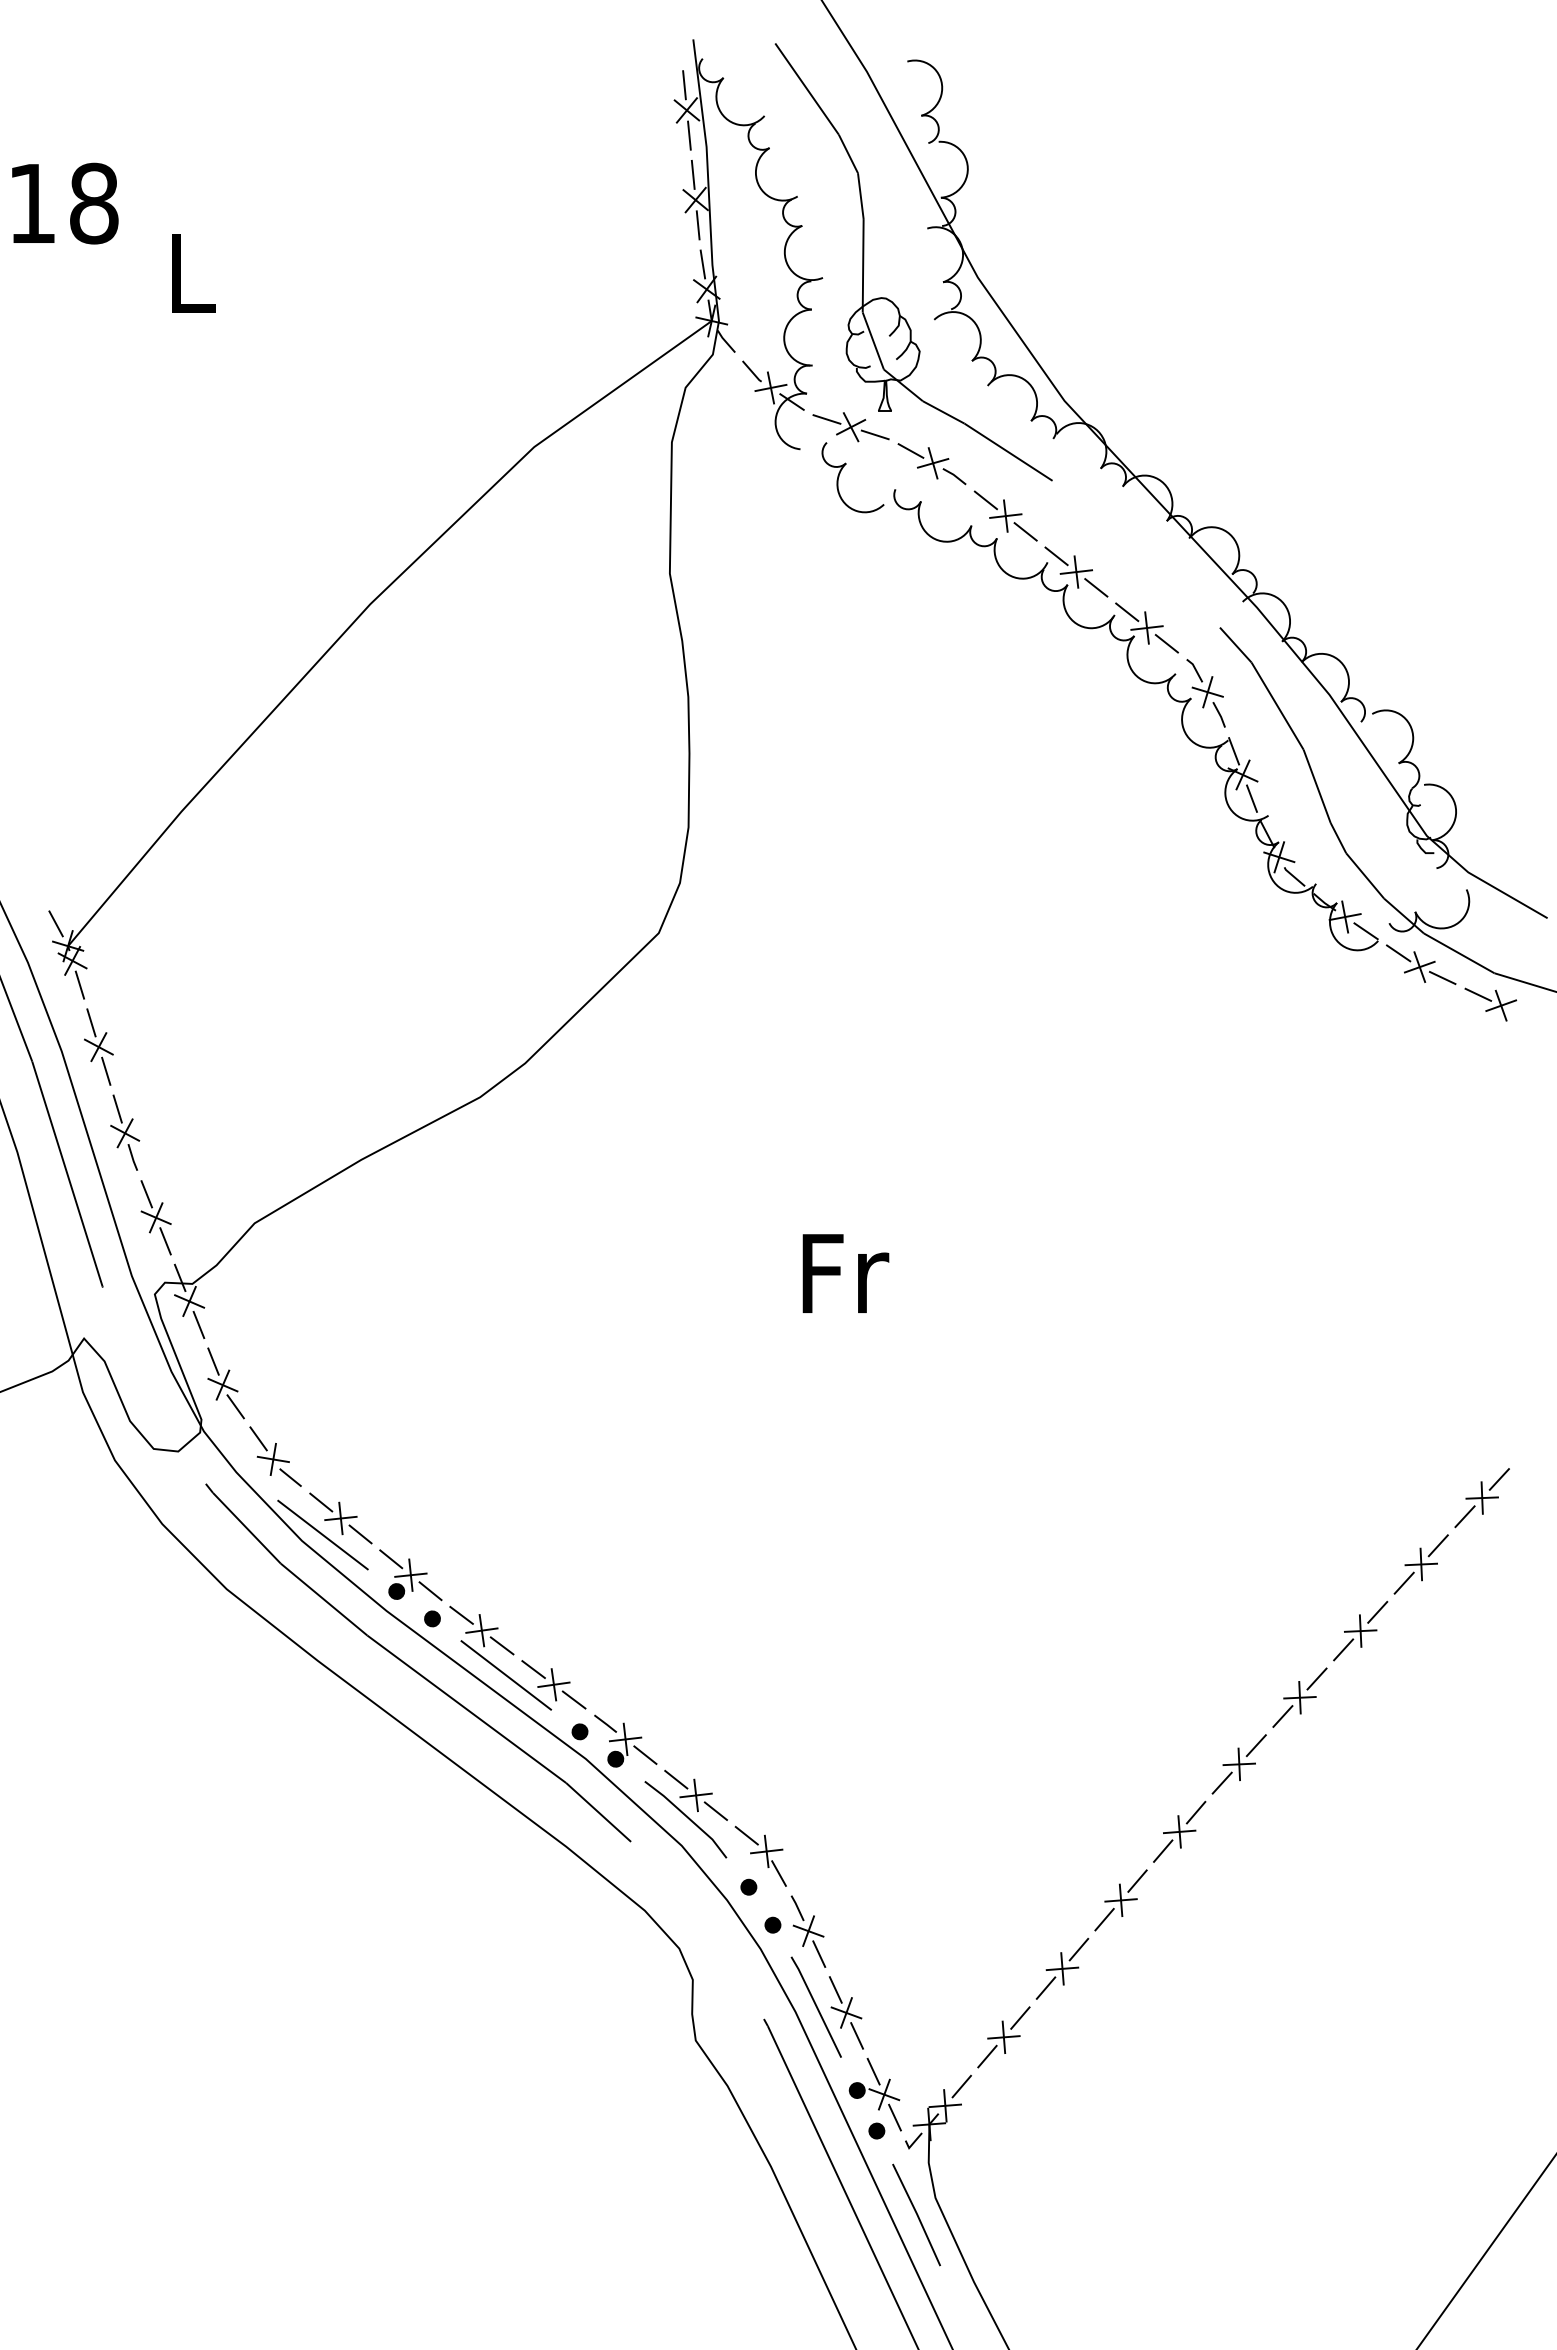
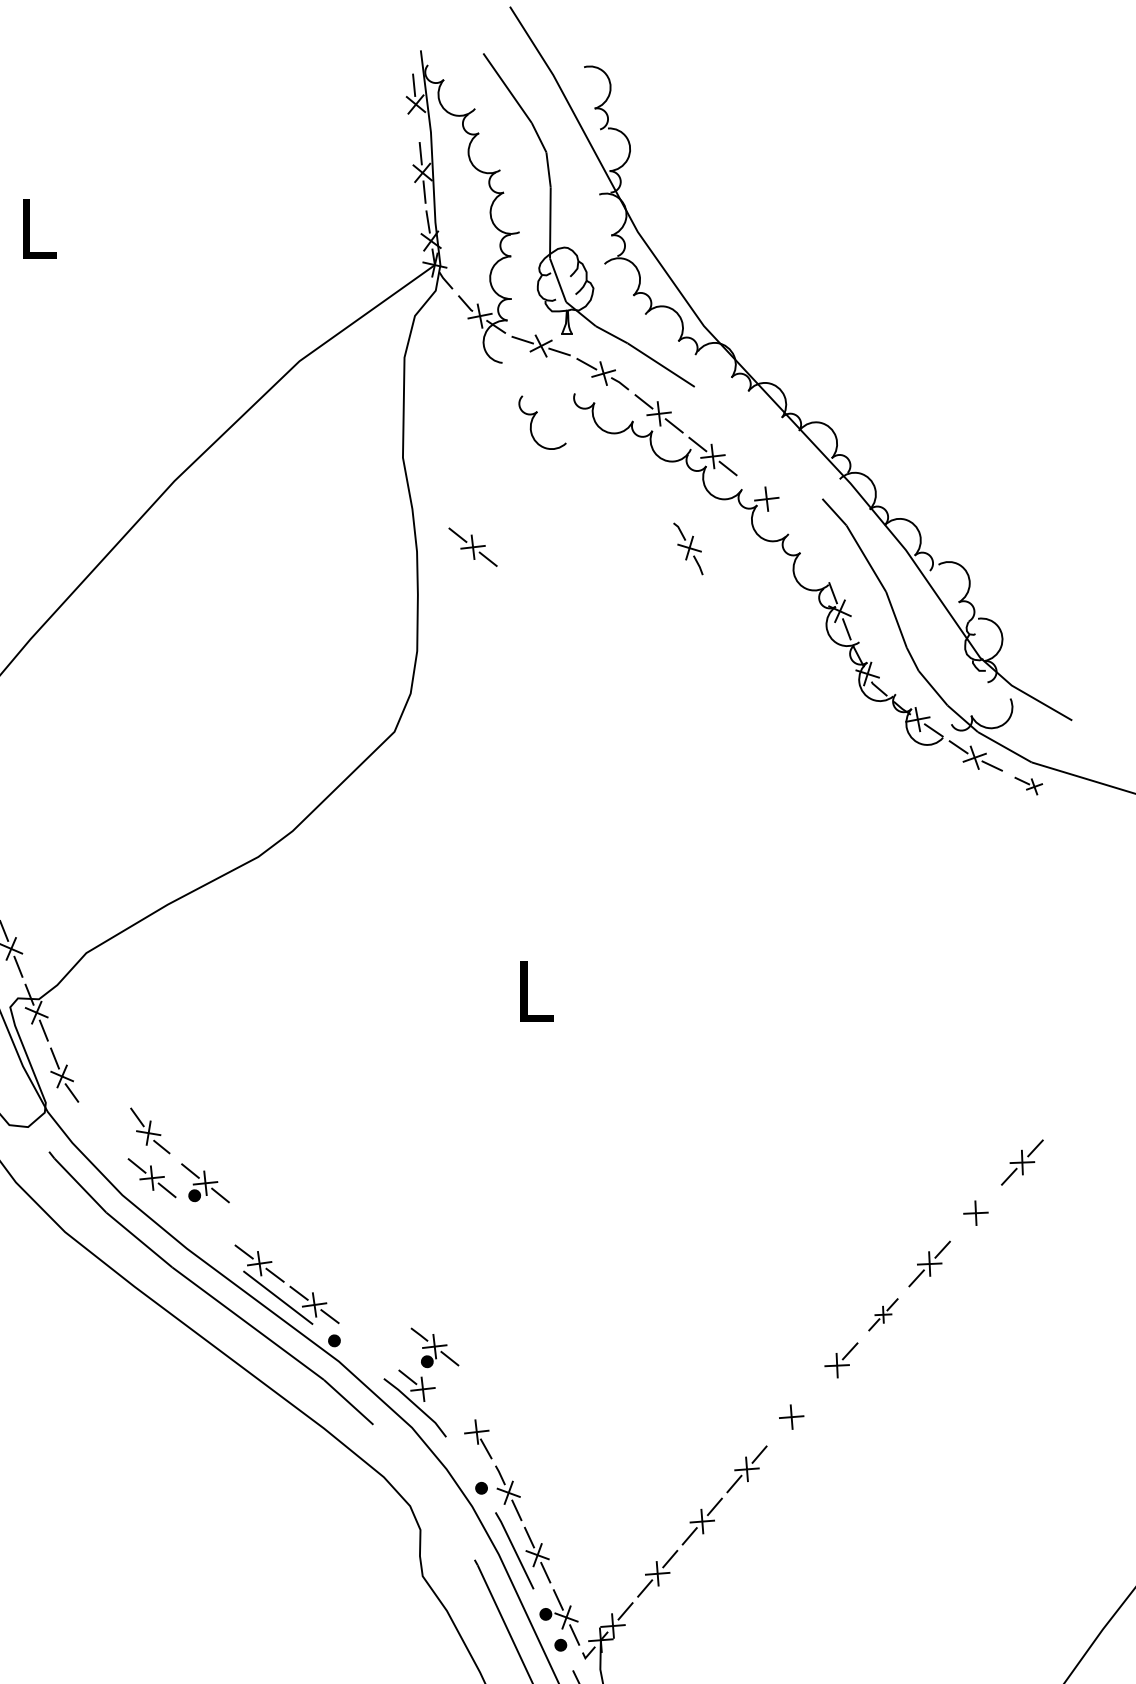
line: (689, 135) -> (417, 123), removed
part: (841, 471) -> (533, 417), moved
line: (1127, 612) -> (751, 487), removed
line: (1166, 643) -> (781, 510), removed
part: (761, 690) -> (472, 546), added
part: (1205, 693) -> (687, 549), moved
part: (1490, 1004) -> (1028, 786), size x0.7
text: (845, 1273) -> (536, 991), Fr -> L
part: (275, 1456) -> (150, 1130), moved
line: (322, 1534) -> (138, 1190), removed
line: (1437, 1545) -> (988, 1198), removed
part: (410, 1575) -> (205, 1183), moved
line: (1403, 1582) -> (962, 1226), removed
fill: (432, 1618) -> (221, 1254), removed
part: (1299, 1697) -> (883, 1314), size x0.7
part: (625, 1740) -> (434, 1347), moved
line: (1221, 1782) -> (823, 1379), removed
line: (715, 1810) -> (437, 1400), removed
line: (1195, 1812) -> (803, 1402), removed
line: (746, 1835) -> (461, 1419), removed
line: (1163, 1850) -> (779, 1431), removed
fill: (748, 1886) -> (462, 1458), removed

